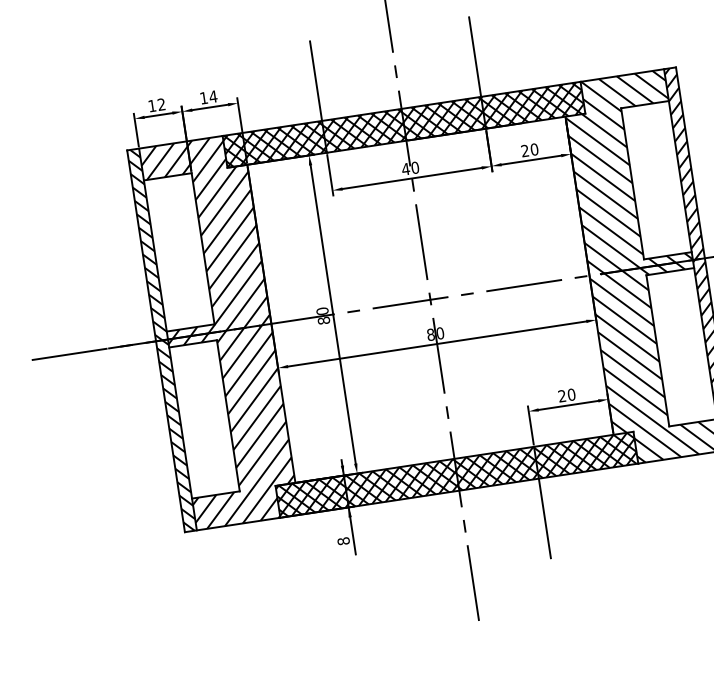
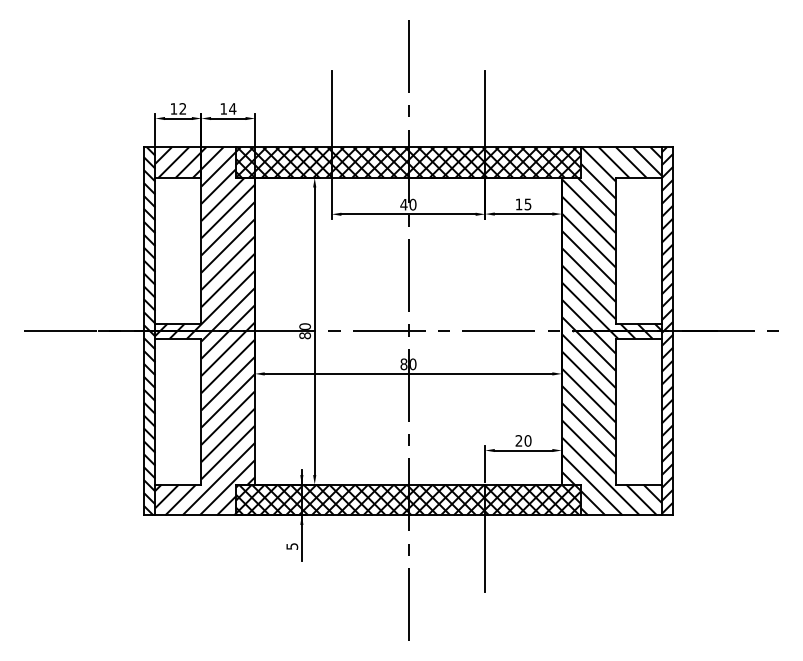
text: (529, 150) -> (523, 204), 20 -> 15
text: (343, 541) -> (292, 546), 8 -> 5

